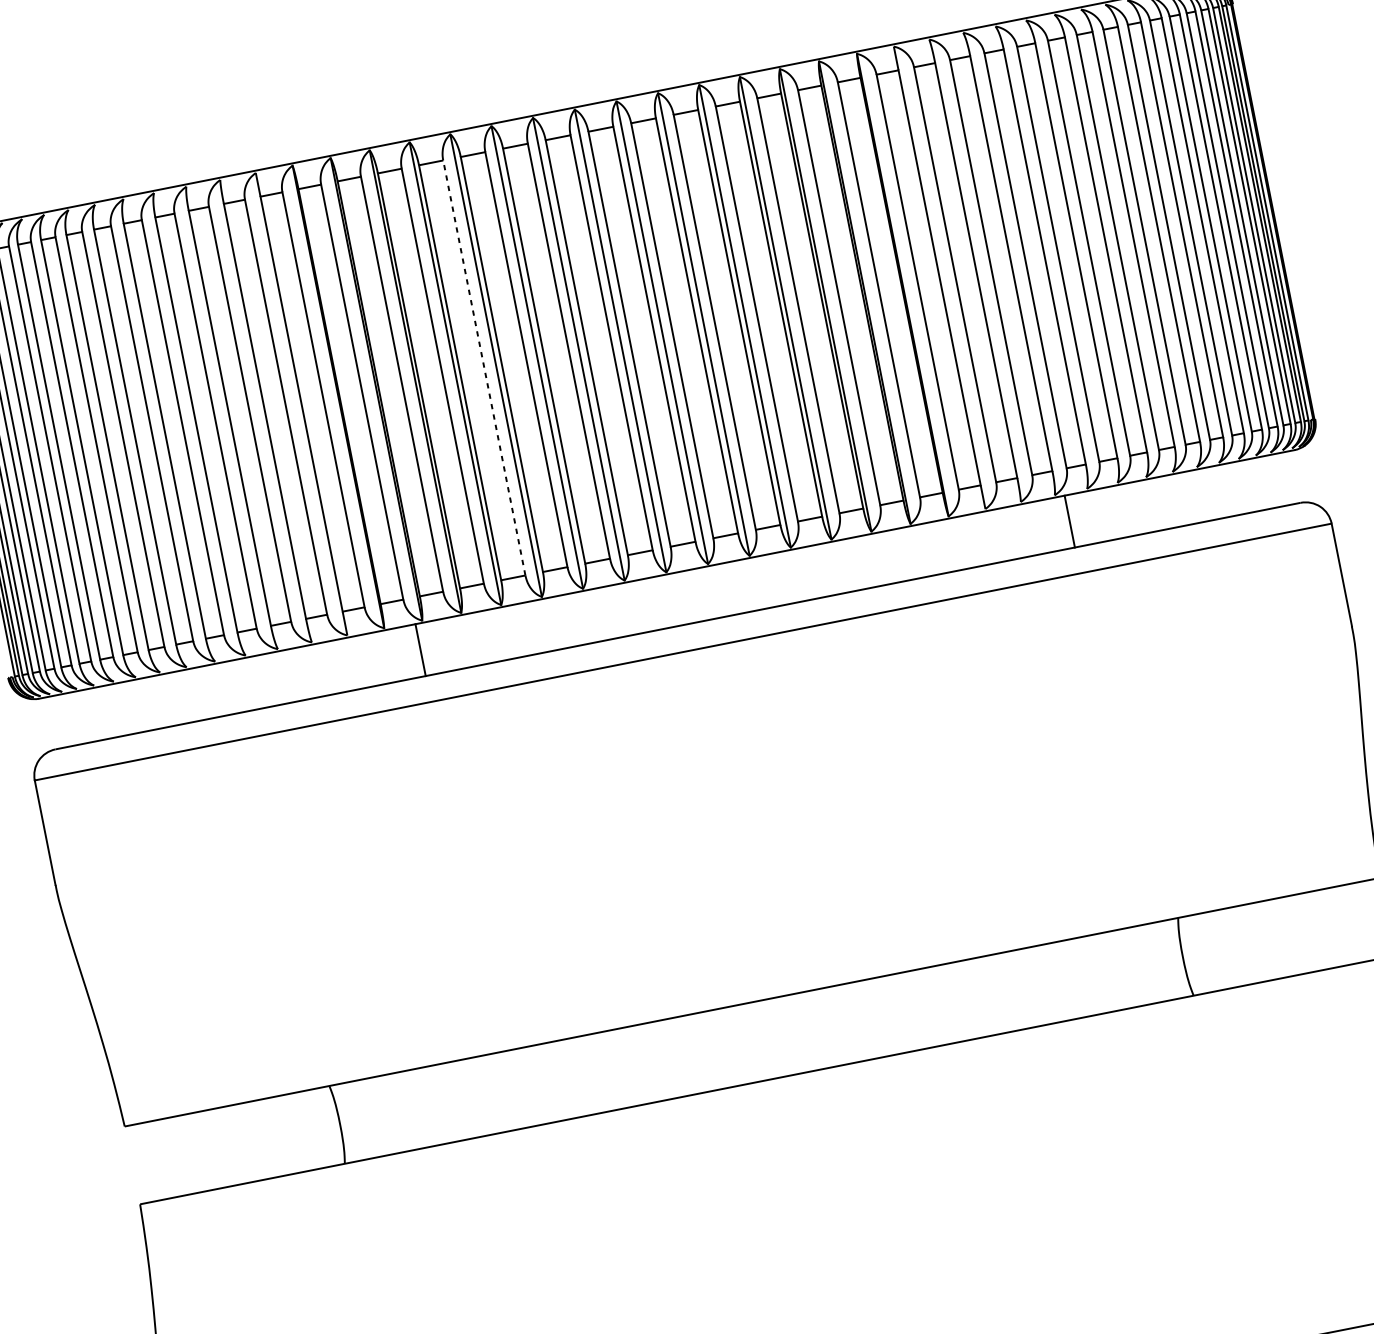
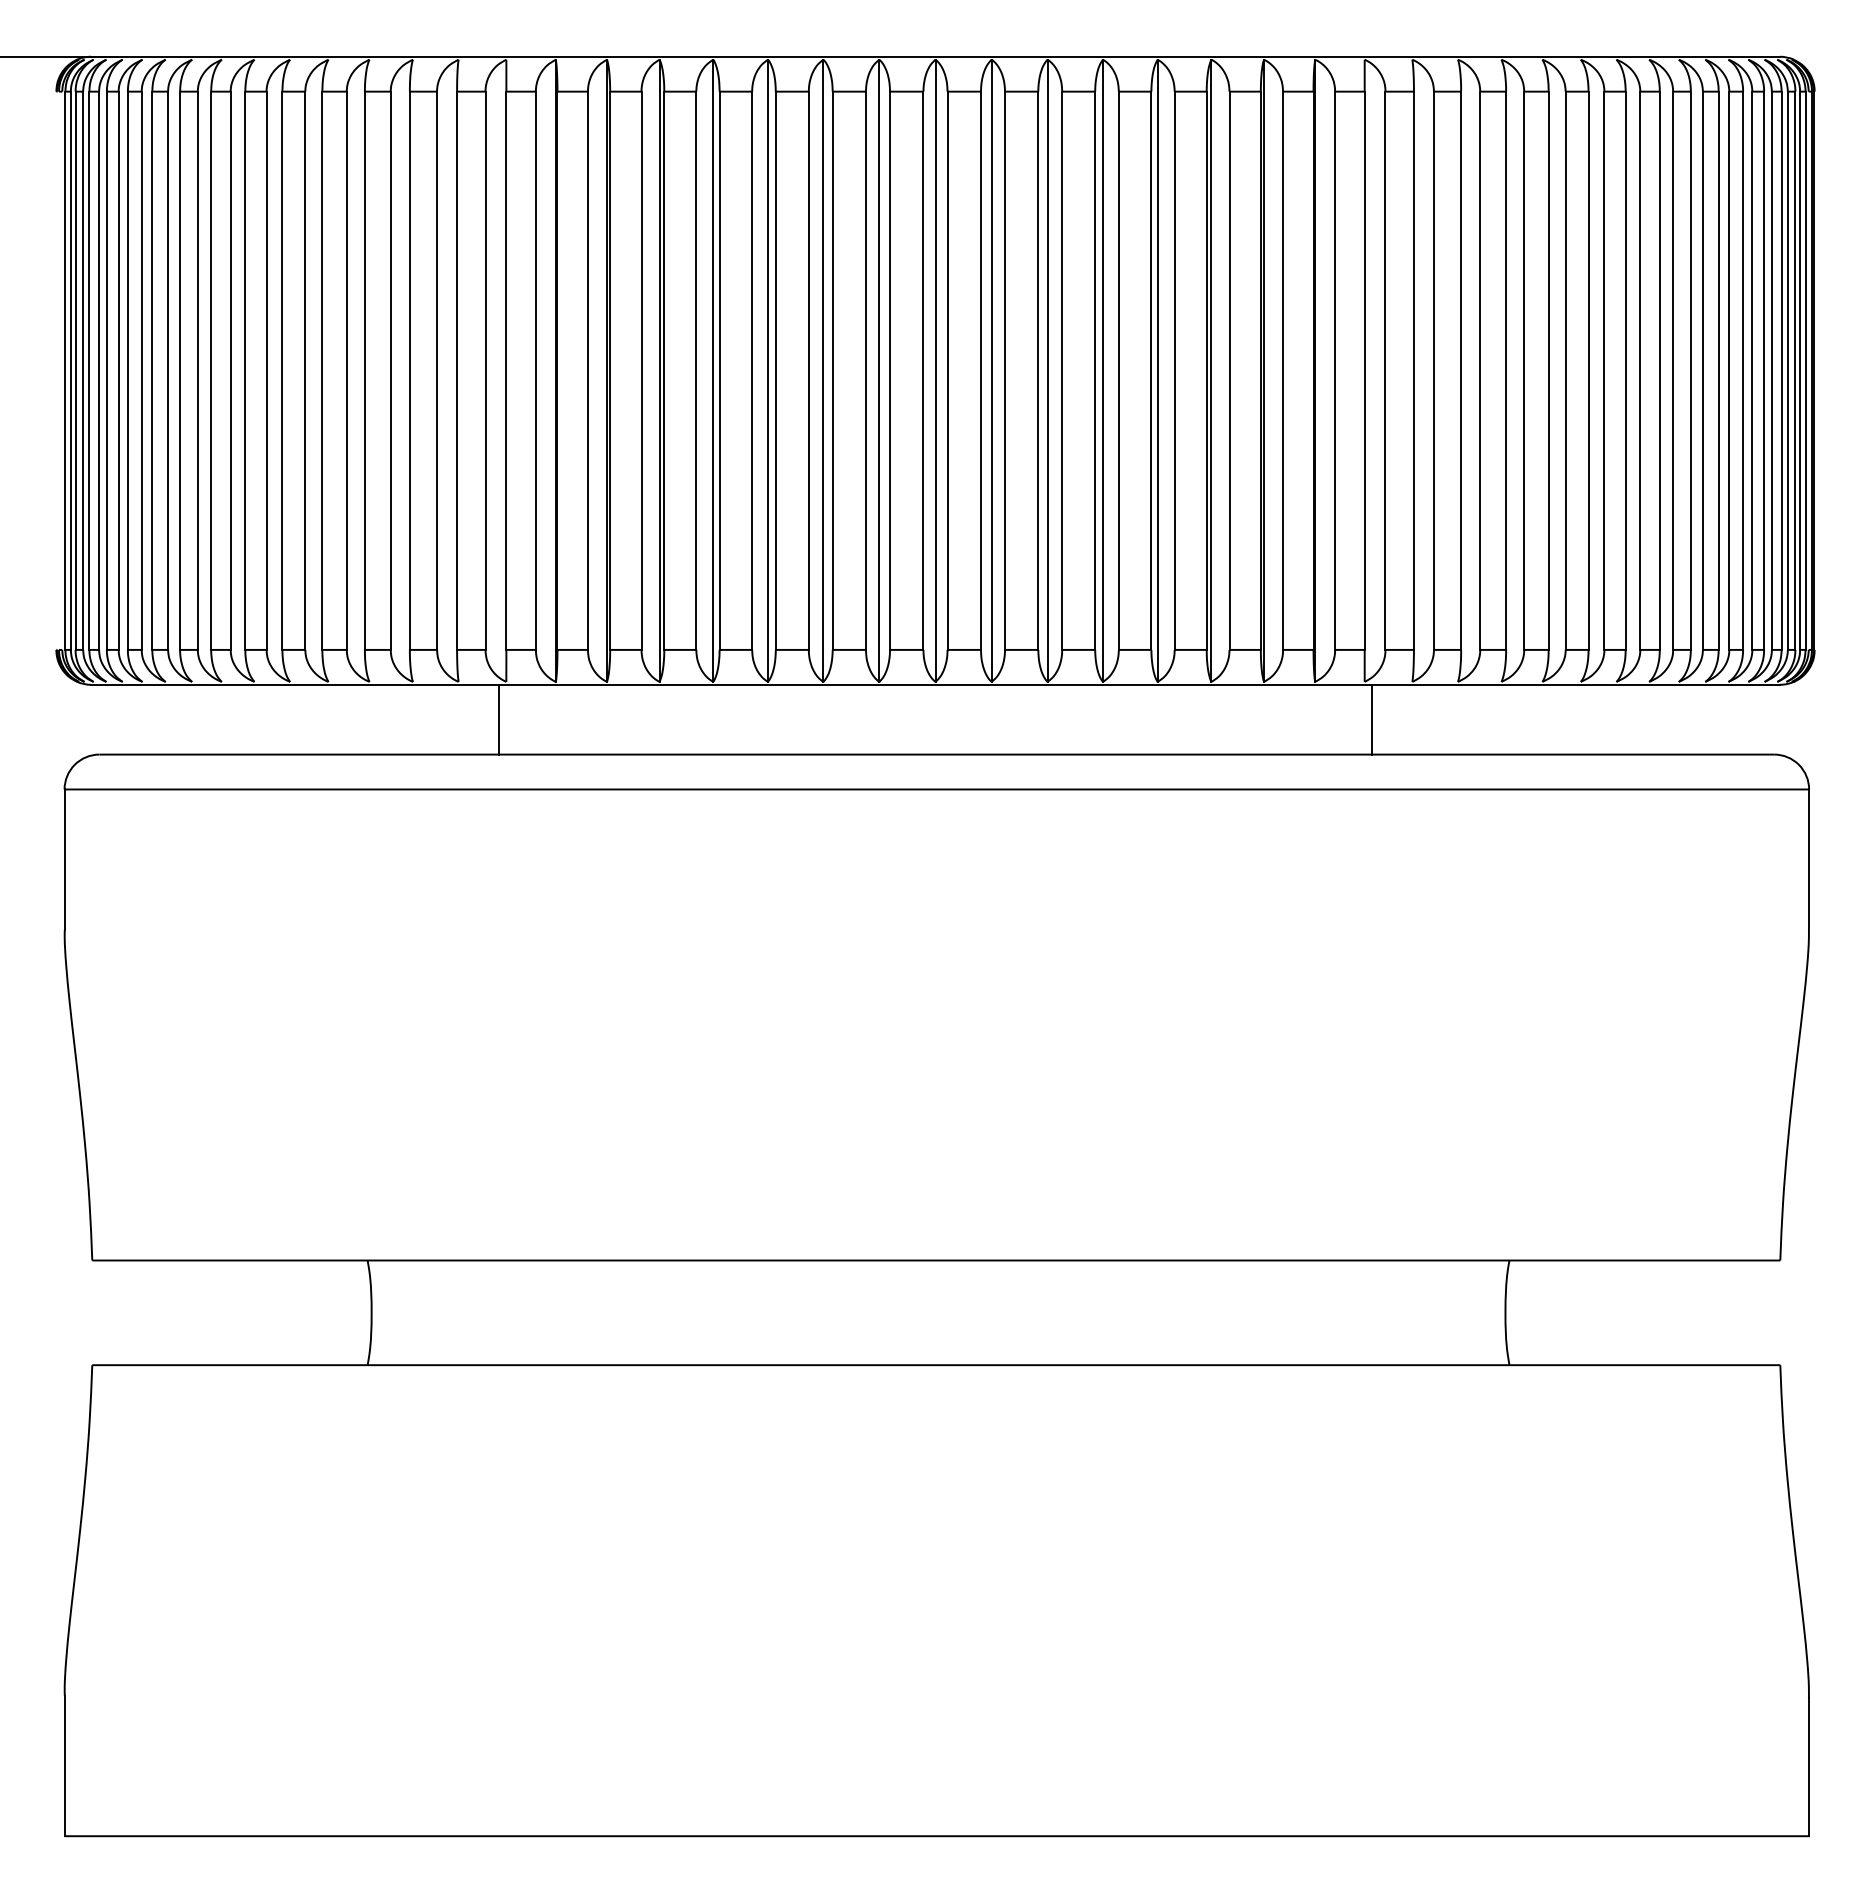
line: (484, 367) -> (752, 370), dashed -> solid
line: (1069, 521) -> (1371, 719), moved
line: (420, 649) -> (499, 719), moved

